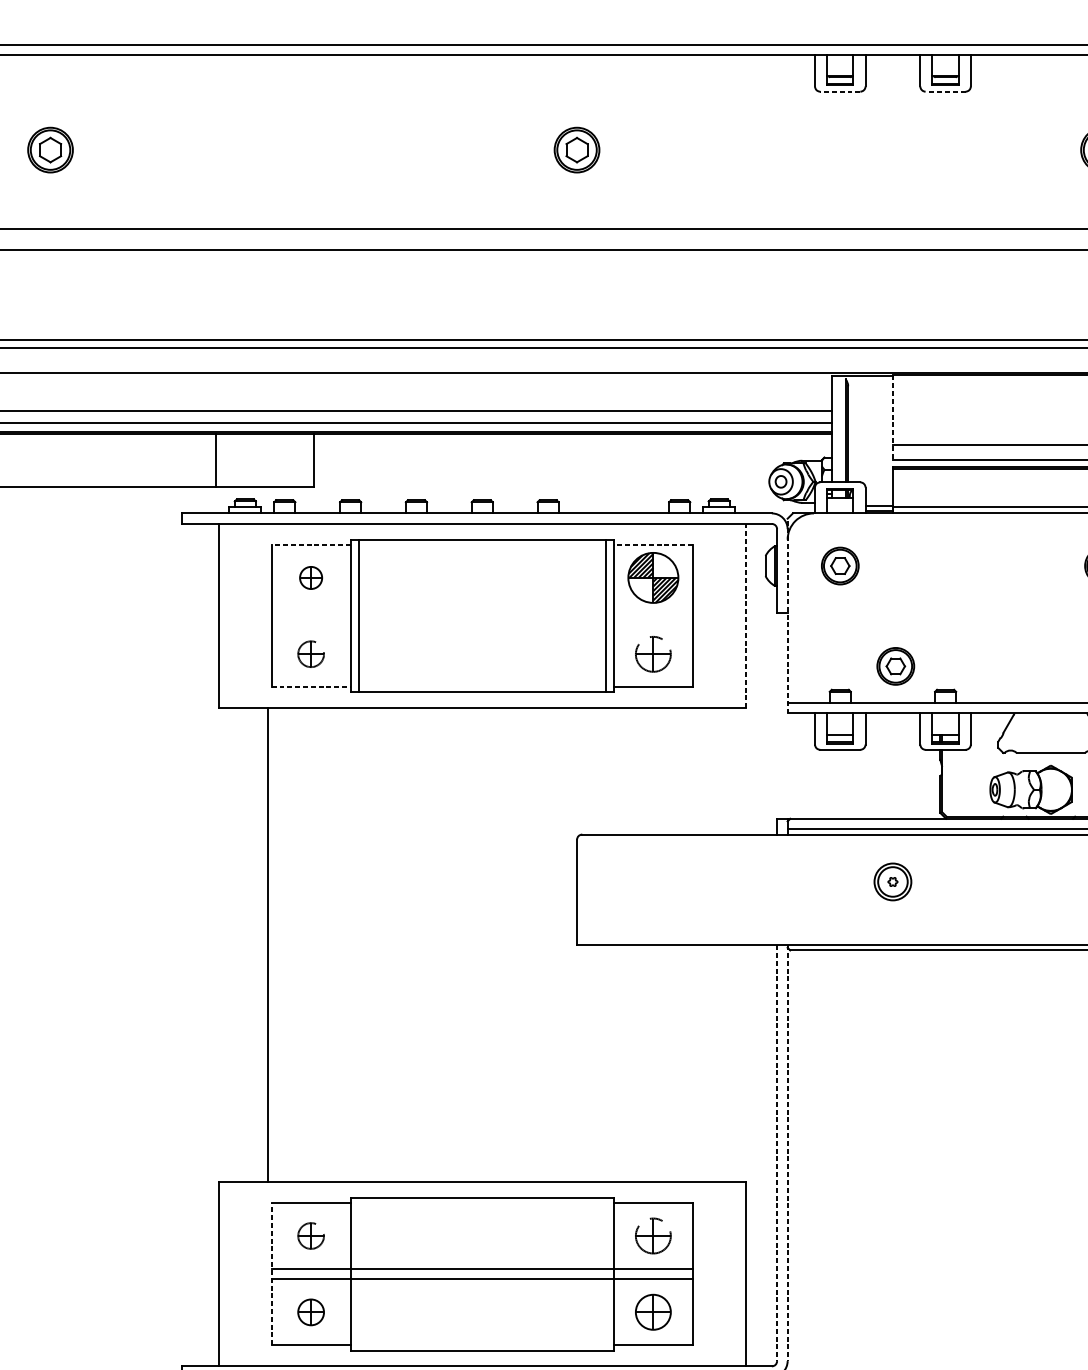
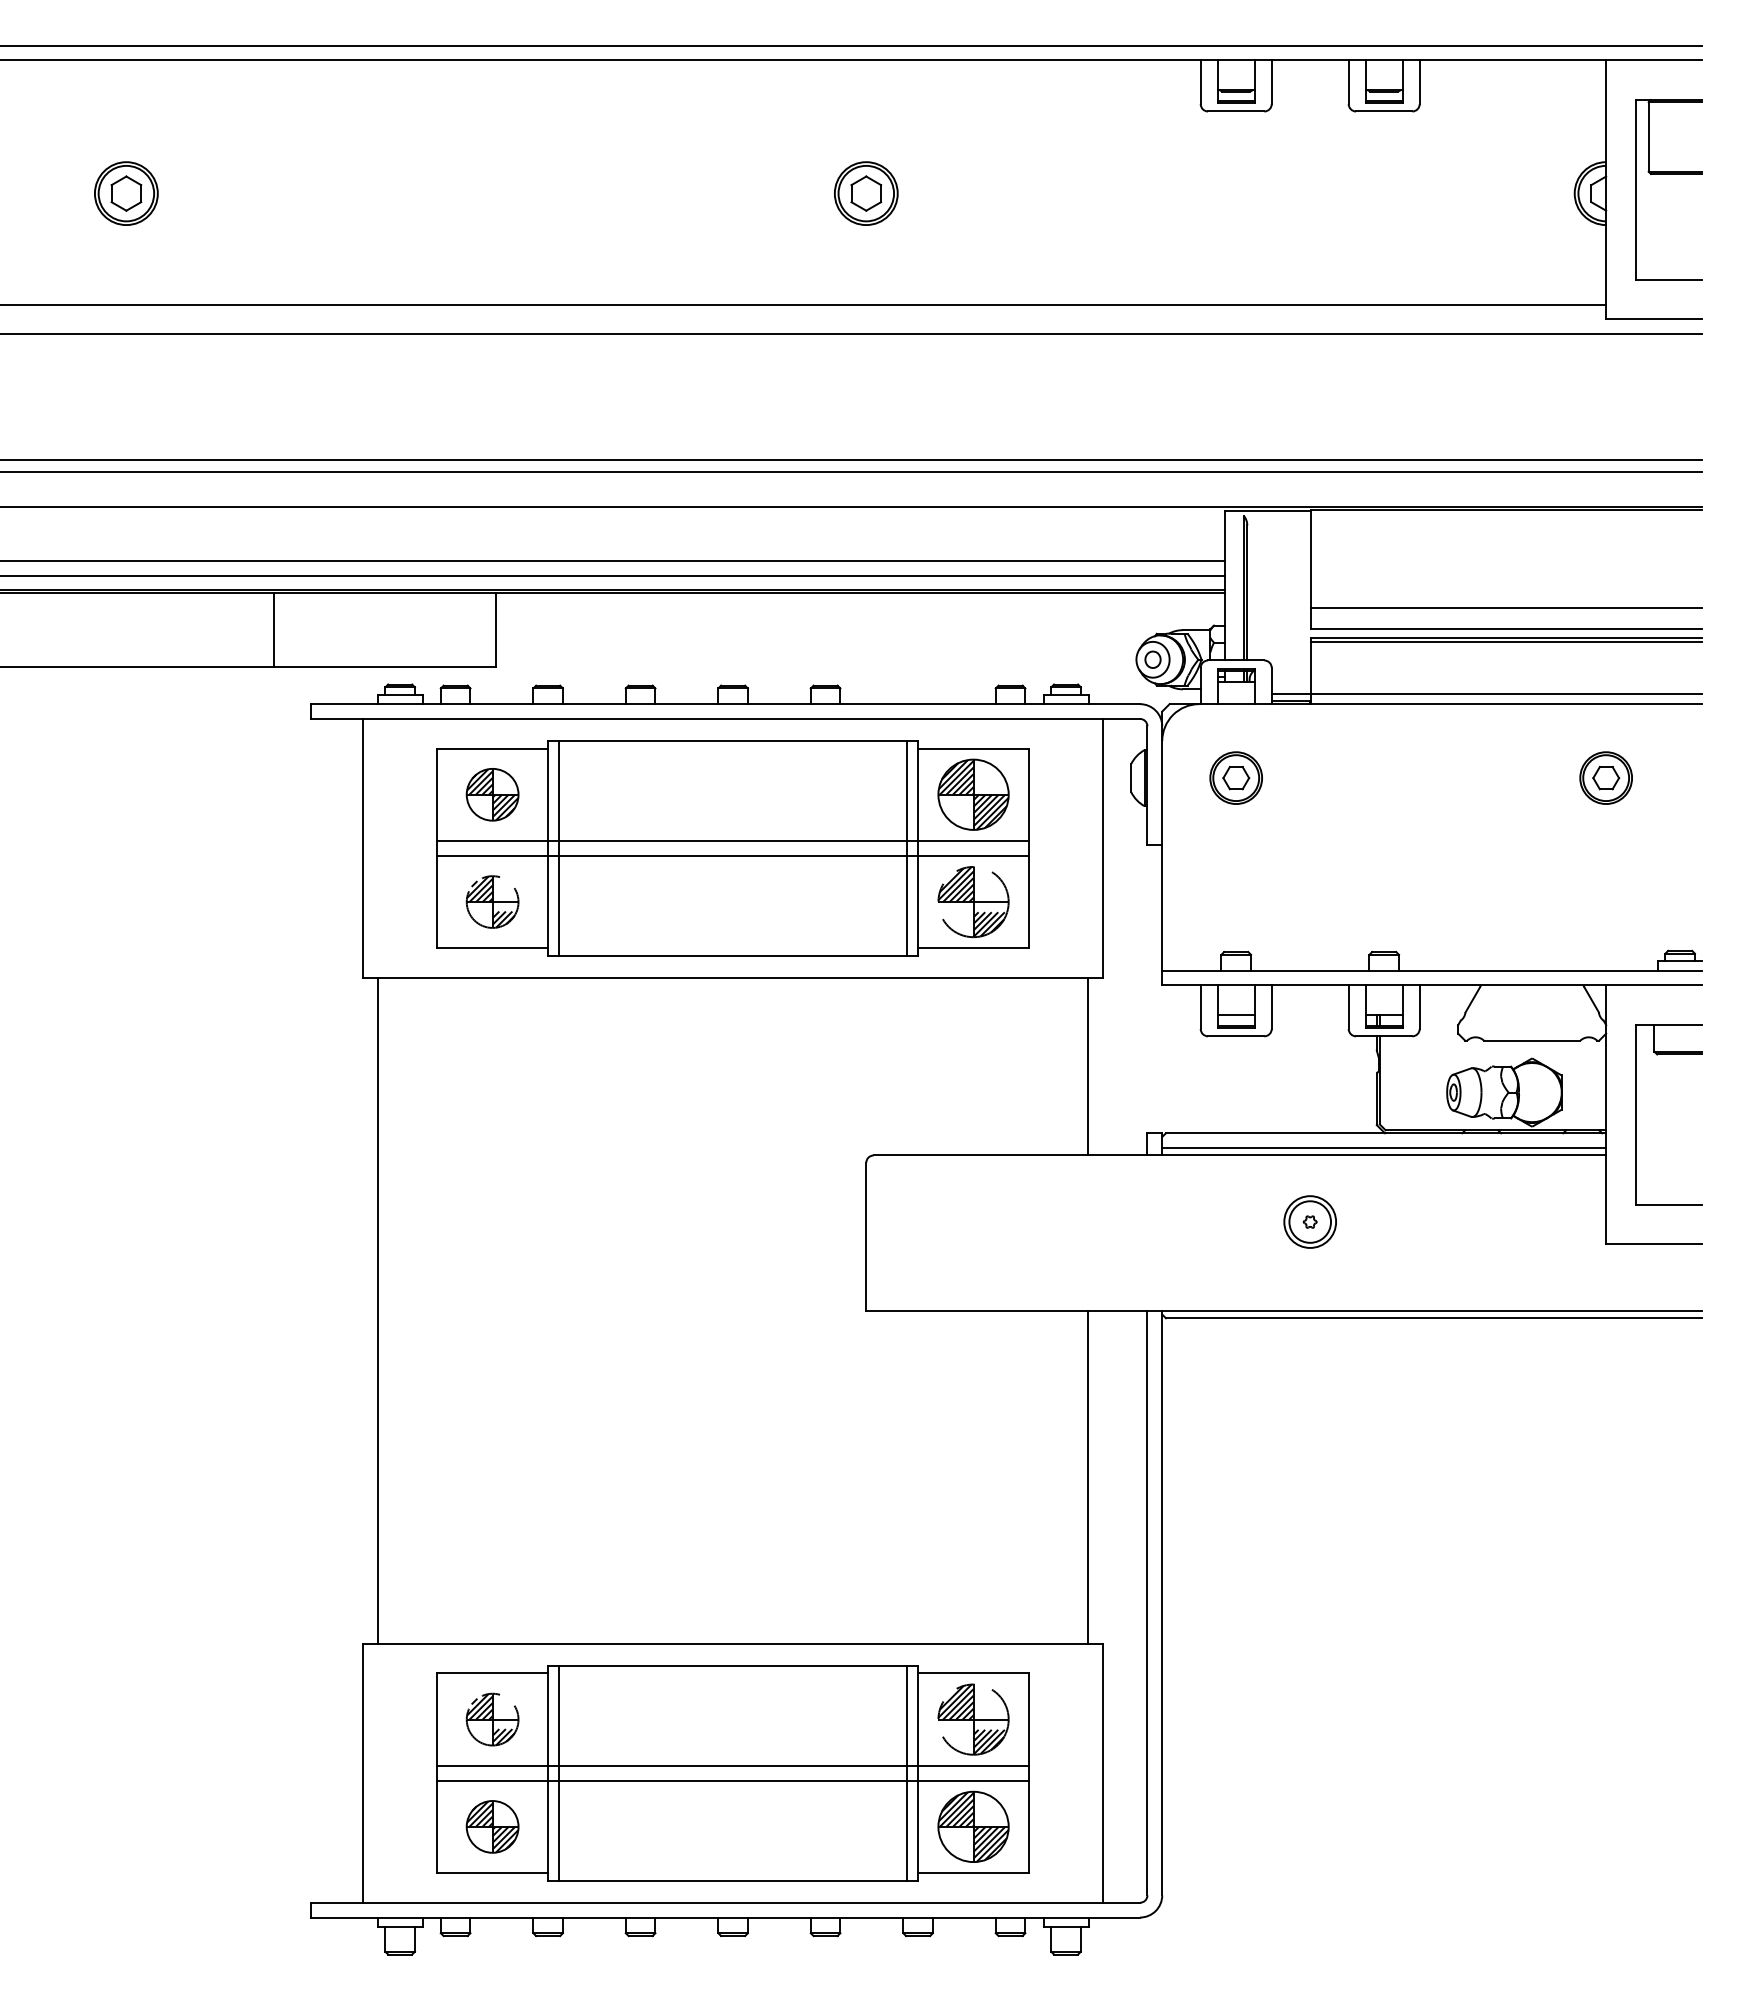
line: (839, 91) -> (1235, 111), dashed -> solid
line: (945, 91) -> (1383, 111), dashed -> solid
line: (893, 417) -> (1310, 569), dashed -> solid
line: (216, 461) -> (274, 630), moved
line: (311, 544) -> (492, 748), dashed -> solid
line: (653, 544) -> (973, 748), dashed -> solid
part: (311, 577) -> (492, 794), size x1.67
line: (482, 611) -> (733, 841), added
line: (745, 615) -> (1103, 847), dashed -> solid
line: (787, 616) -> (1162, 848), dashed -> solid
line: (482, 621) -> (733, 855), added
part: (311, 653) -> (492, 901), size x1.43
part: (653, 654) -> (973, 902), size x1.43
part: (895, 665) -> (1313, 918), removed
line: (311, 687) -> (493, 948), dashed -> solid
line: (735, 771) -> (1088, 1066), added
line: (267, 944) -> (377, 1310), moved
line: (735, 1063) -> (1088, 1476), added
line: (777, 1153) -> (1147, 1603), dashed -> solid
line: (787, 1153) -> (1162, 1603), dashed -> solid
part: (311, 1235) -> (492, 1719), size x1.43
part: (653, 1235) -> (973, 1719), size x1.43
line: (358, 1273) -> (559, 1772), added
line: (605, 1273) -> (906, 1772), added
line: (271, 1274) -> (437, 1773), dashed -> solid
part: (311, 1312) -> (492, 1826), size x1.43
part: (653, 1312) -> (973, 1826), size x1.43

